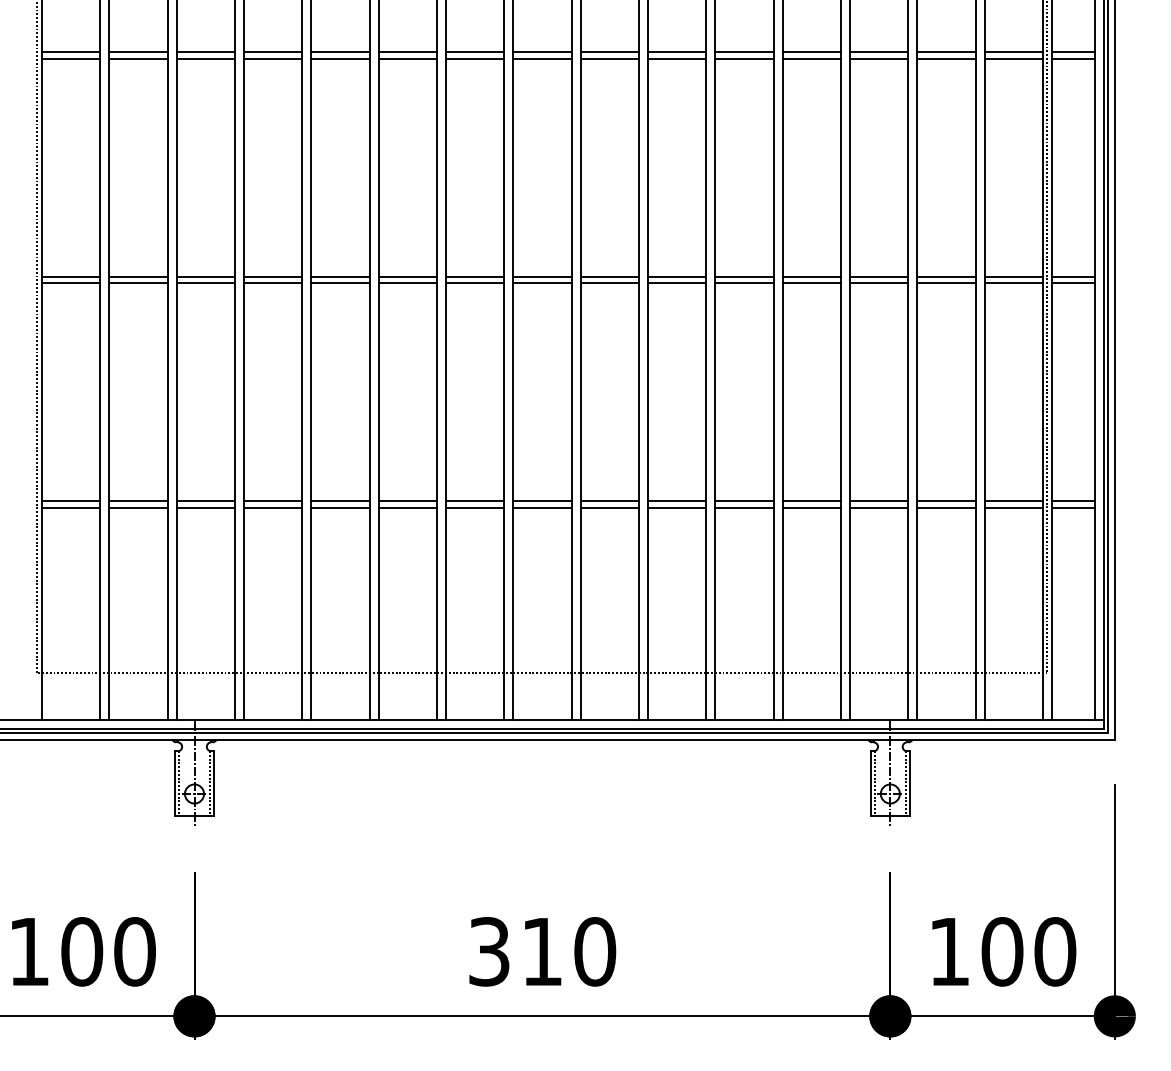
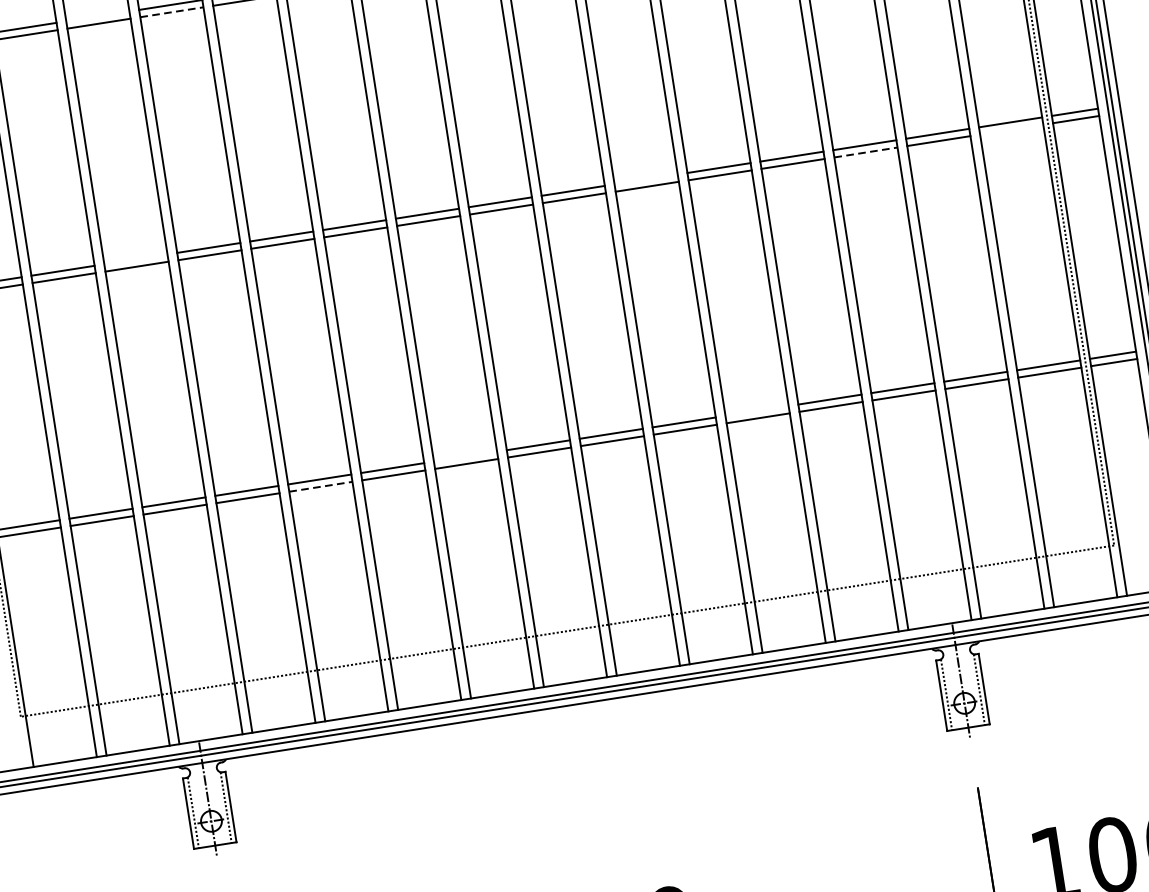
line: (205, 52) -> (97, 16), removed
line: (273, 58) -> (172, 11), solid -> dashed
line: (205, 276) -> (135, 259), removed
line: (676, 276) -> (645, 179), removed
line: (879, 283) -> (866, 152), solid -> dashed
line: (1013, 283) -> (1011, 129), removed
line: (474, 501) -> (464, 457), removed
line: (744, 501) -> (757, 411), removed
line: (340, 507) -> (320, 486), solid -> dashed

